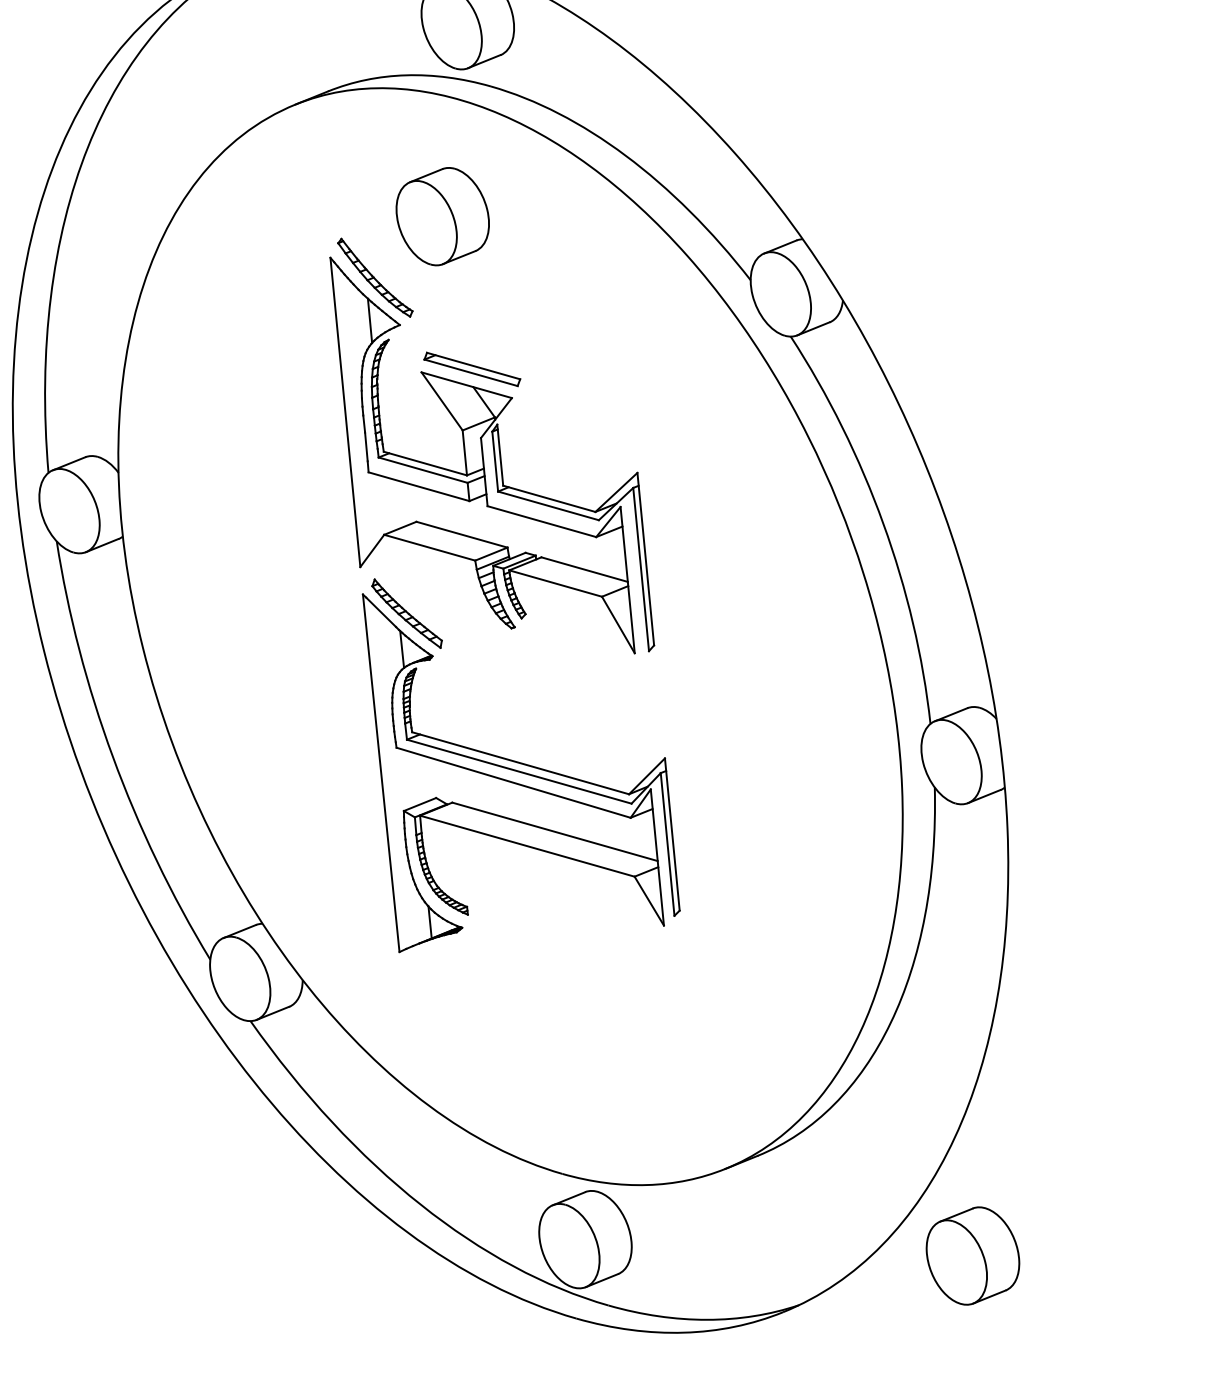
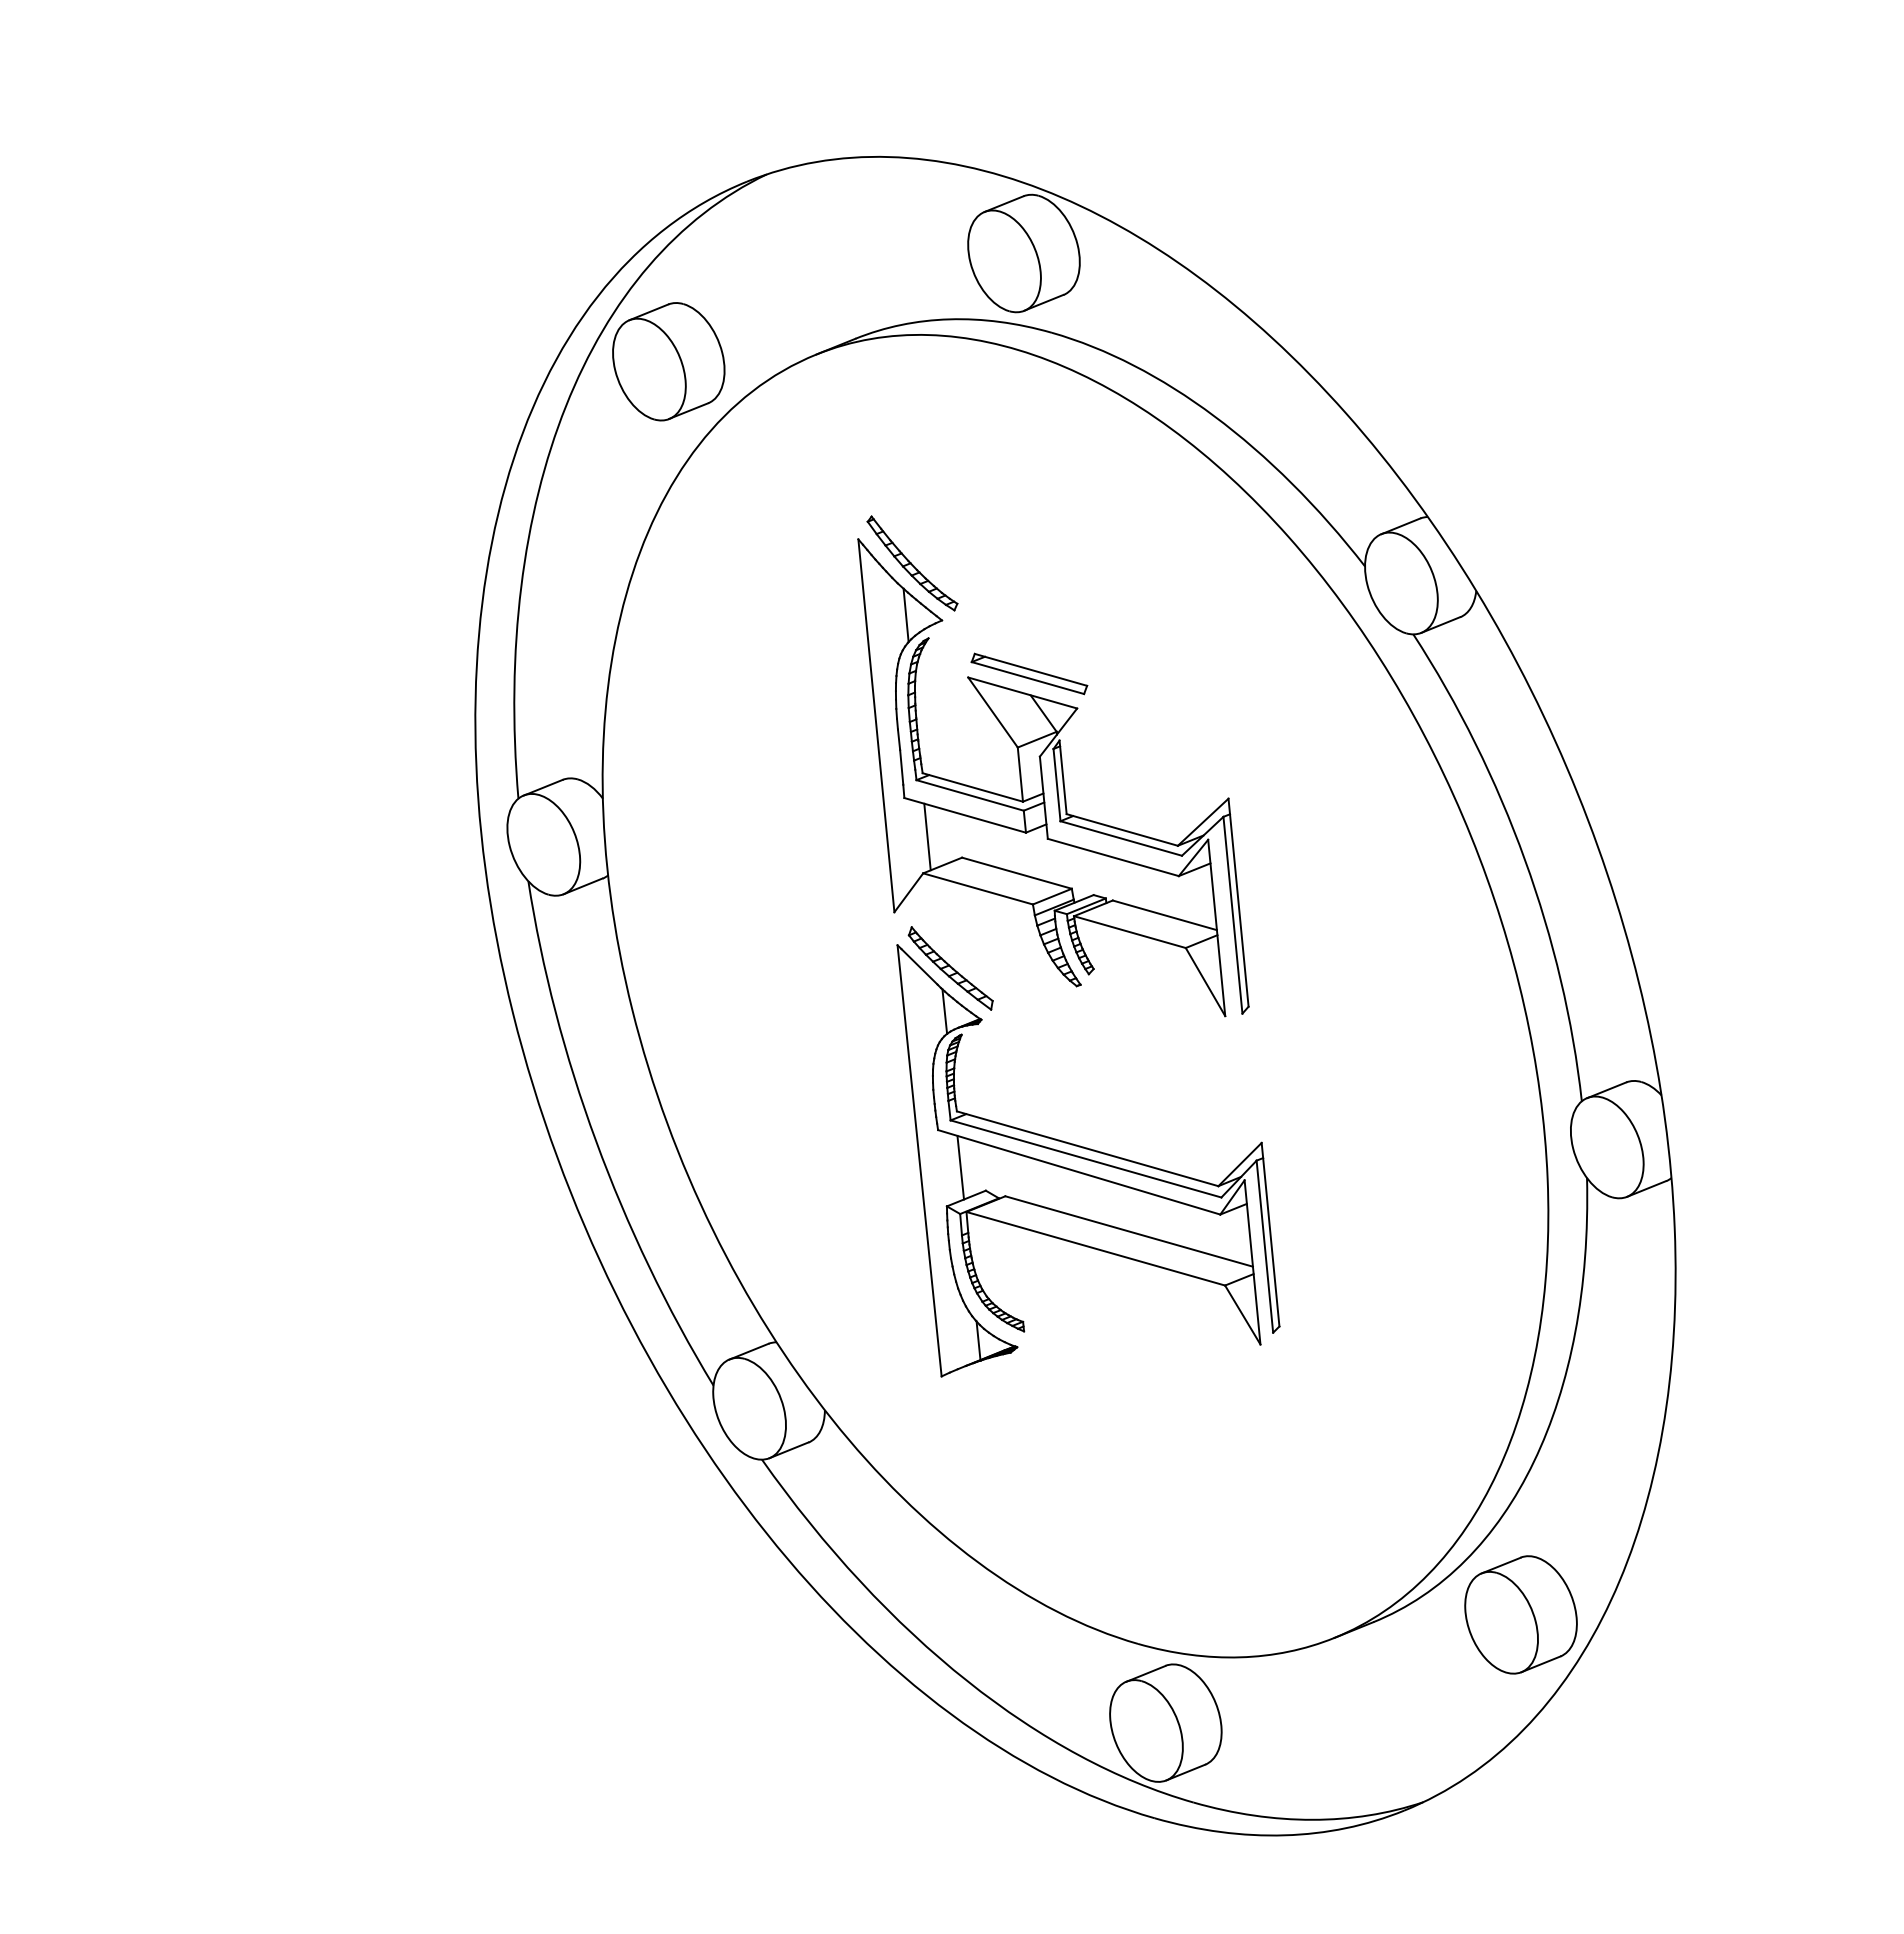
part: (442, 216) -> (668, 361), moved
line: (387, 504) -> (927, 836), added
line: (415, 778) -> (960, 1167), added
part: (972, 1255) -> (1520, 1614), moved

